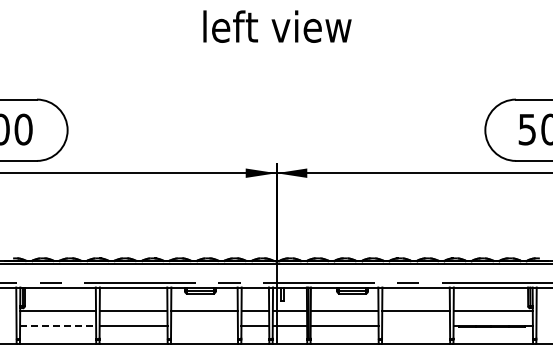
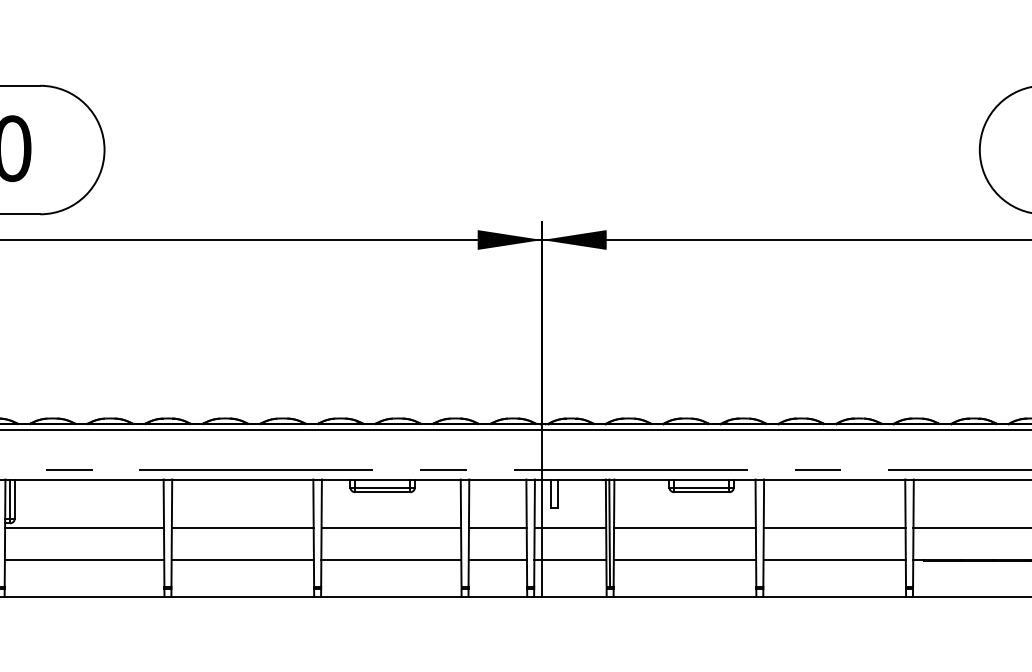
line: (58, 325) -> (85, 559), dashed -> solid
line: (204, 325) -> (391, 559), added
line: (416, 325) -> (835, 559), added

